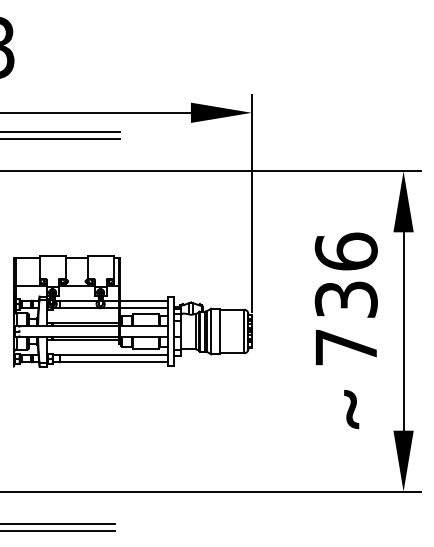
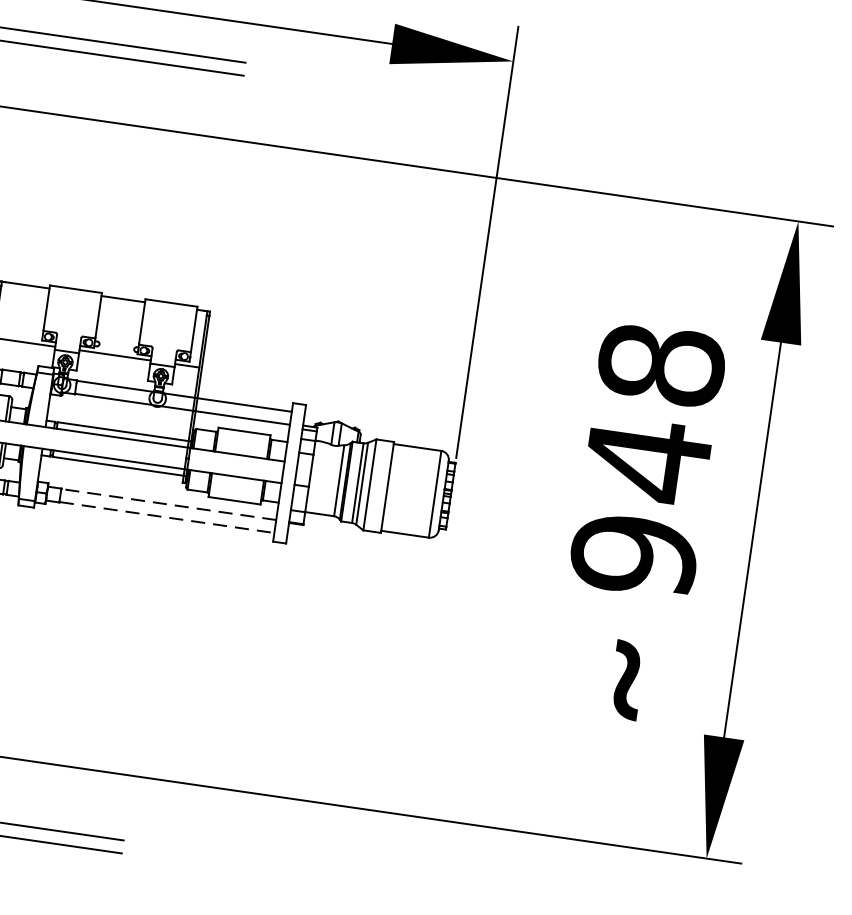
text: (345, 299) -> (646, 459), 736 -> 948
line: (113, 355) -> (168, 504), solid -> dashed
line: (113, 361) -> (166, 516), solid -> dashed

